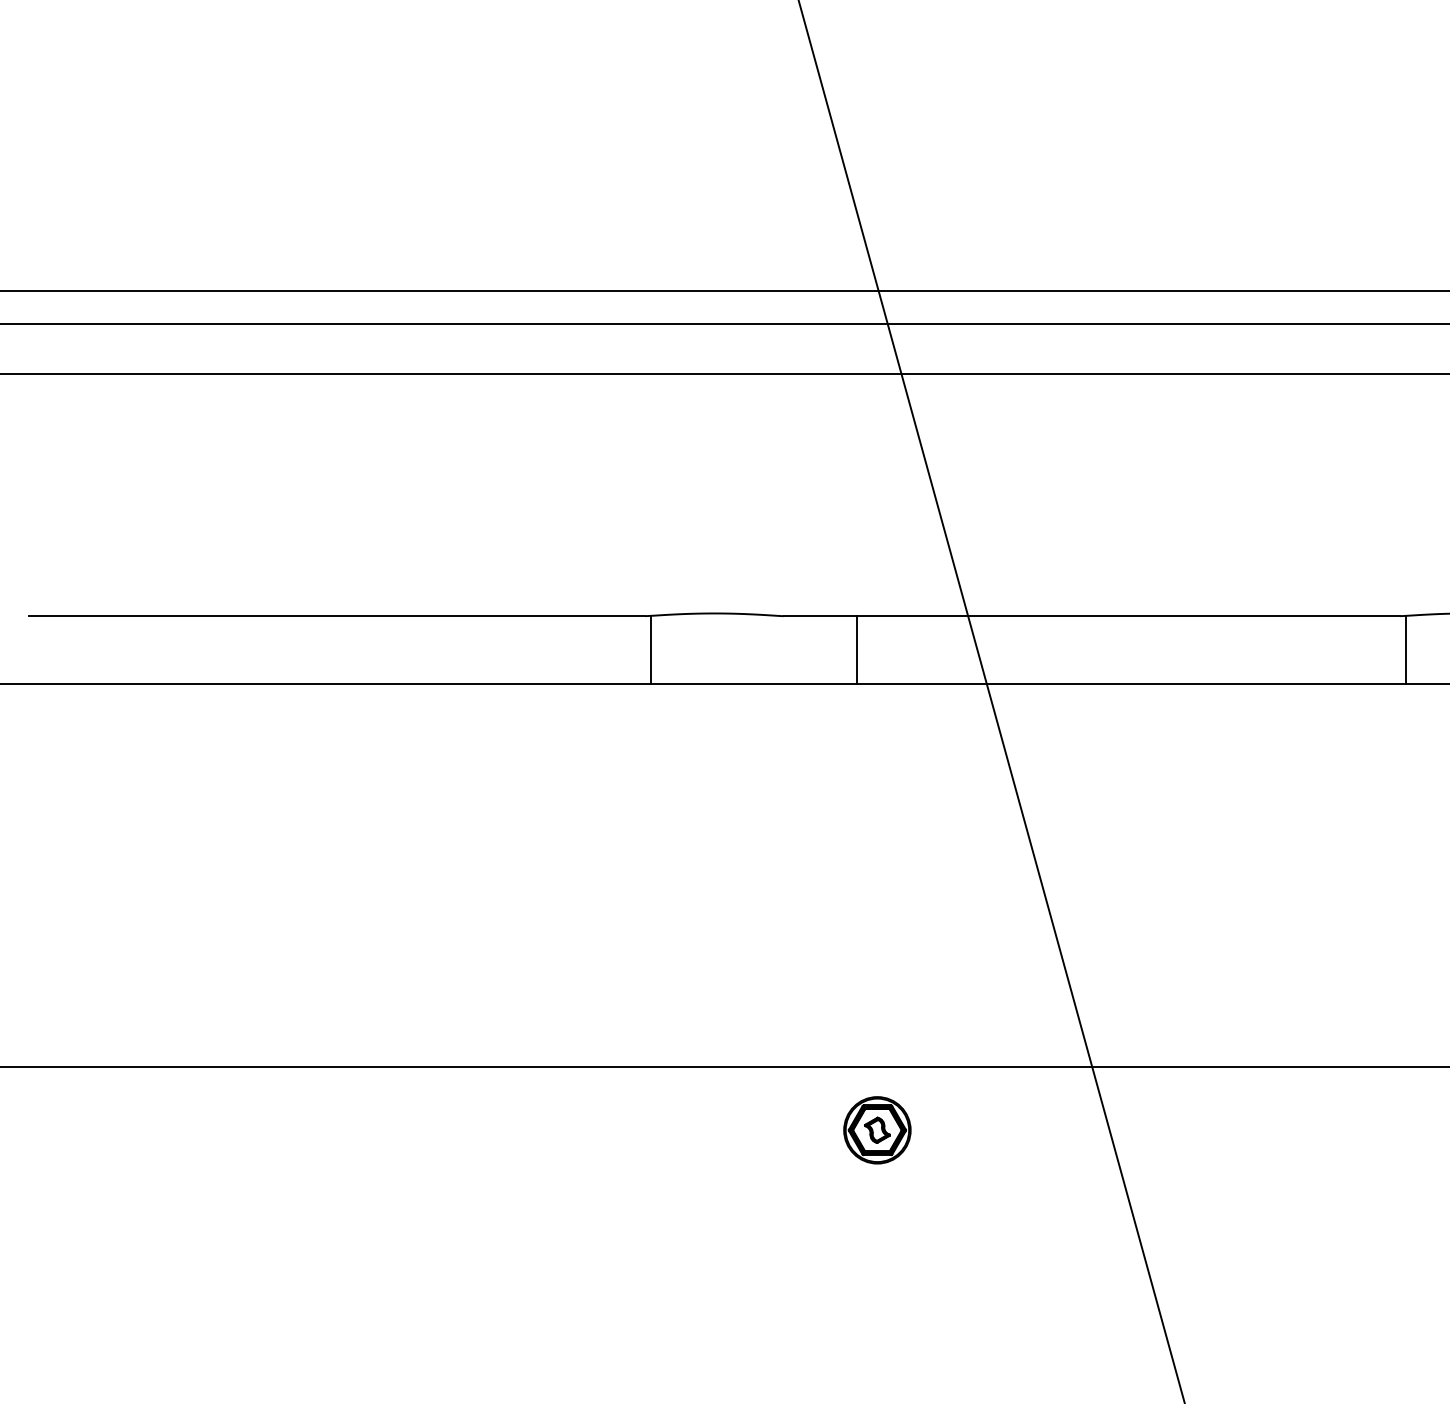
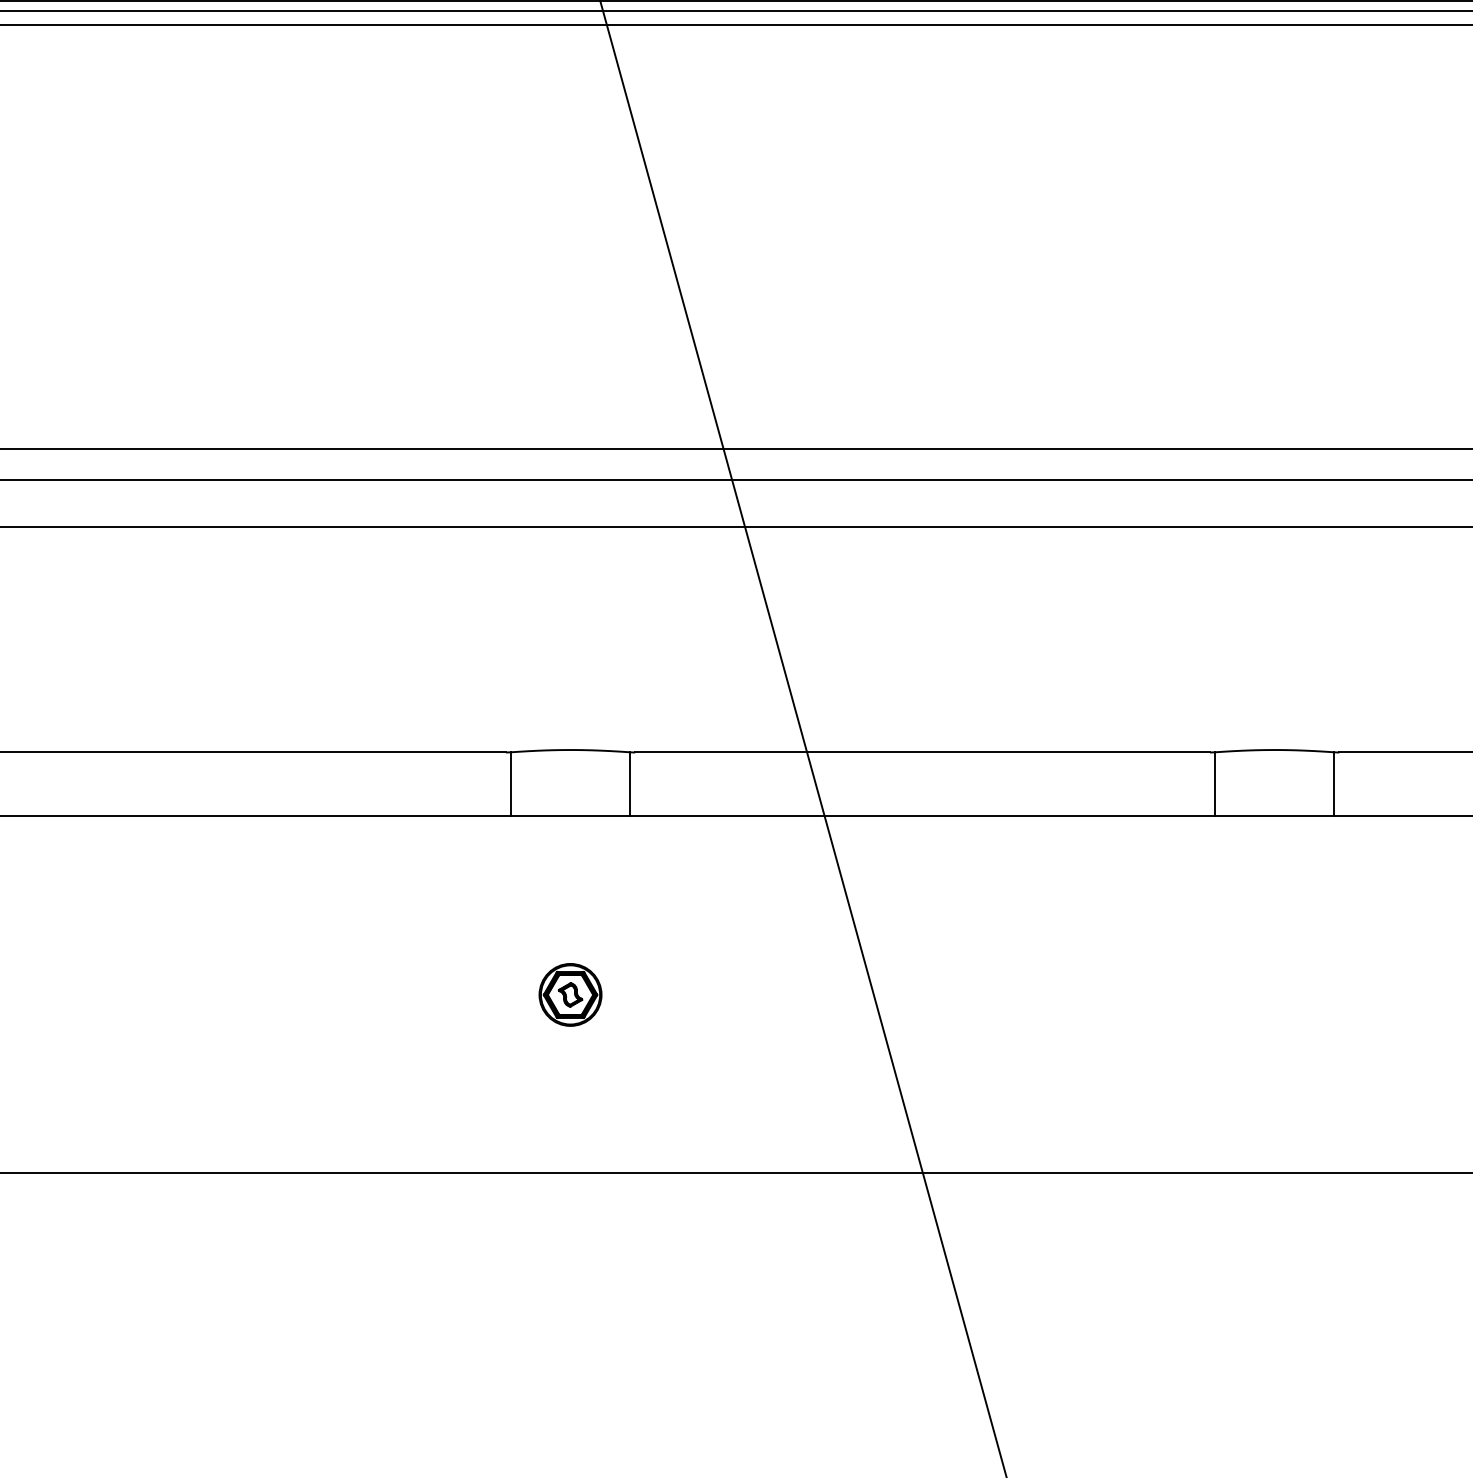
line: (857, 649) -> (630, 783), moved
part: (877, 1129) -> (570, 994), moved

